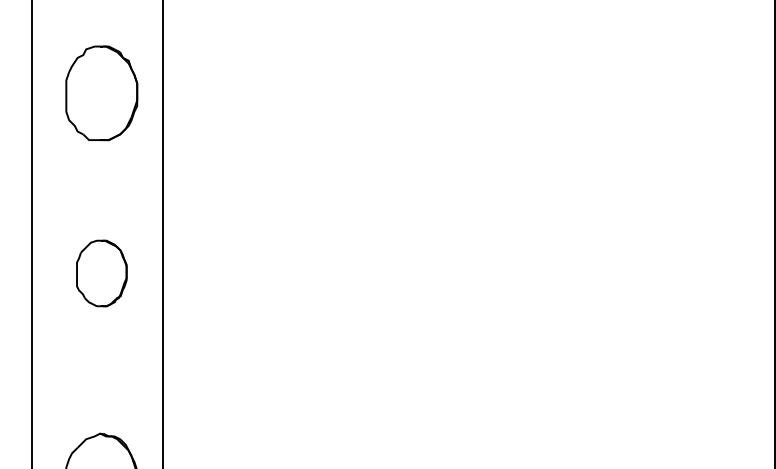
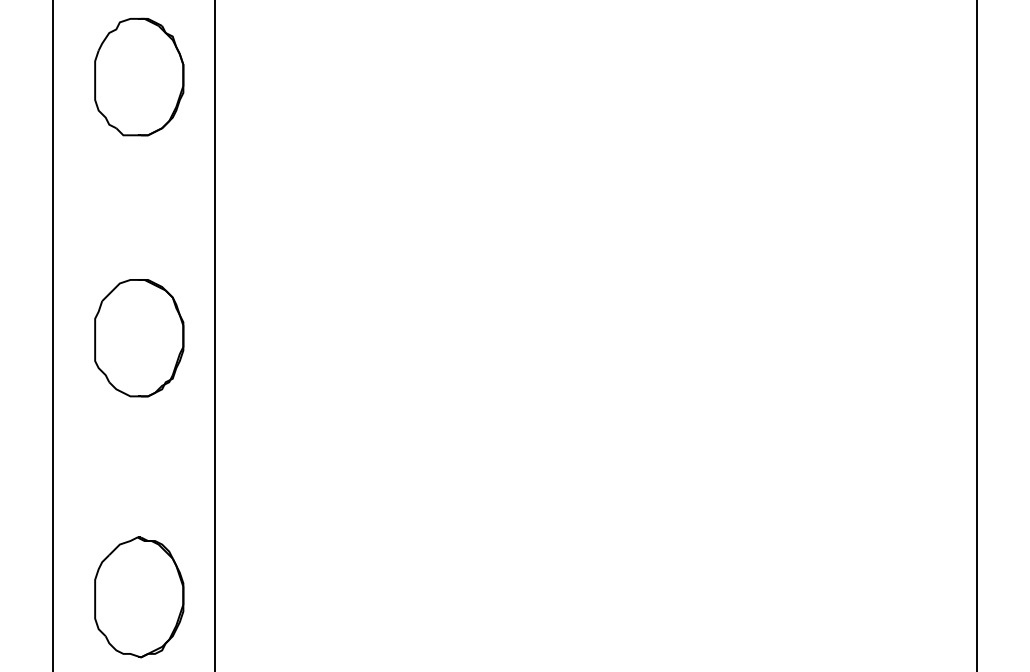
part: (101, 92) -> (139, 76), moved
part: (101, 273) -> (139, 338), size x1.43

